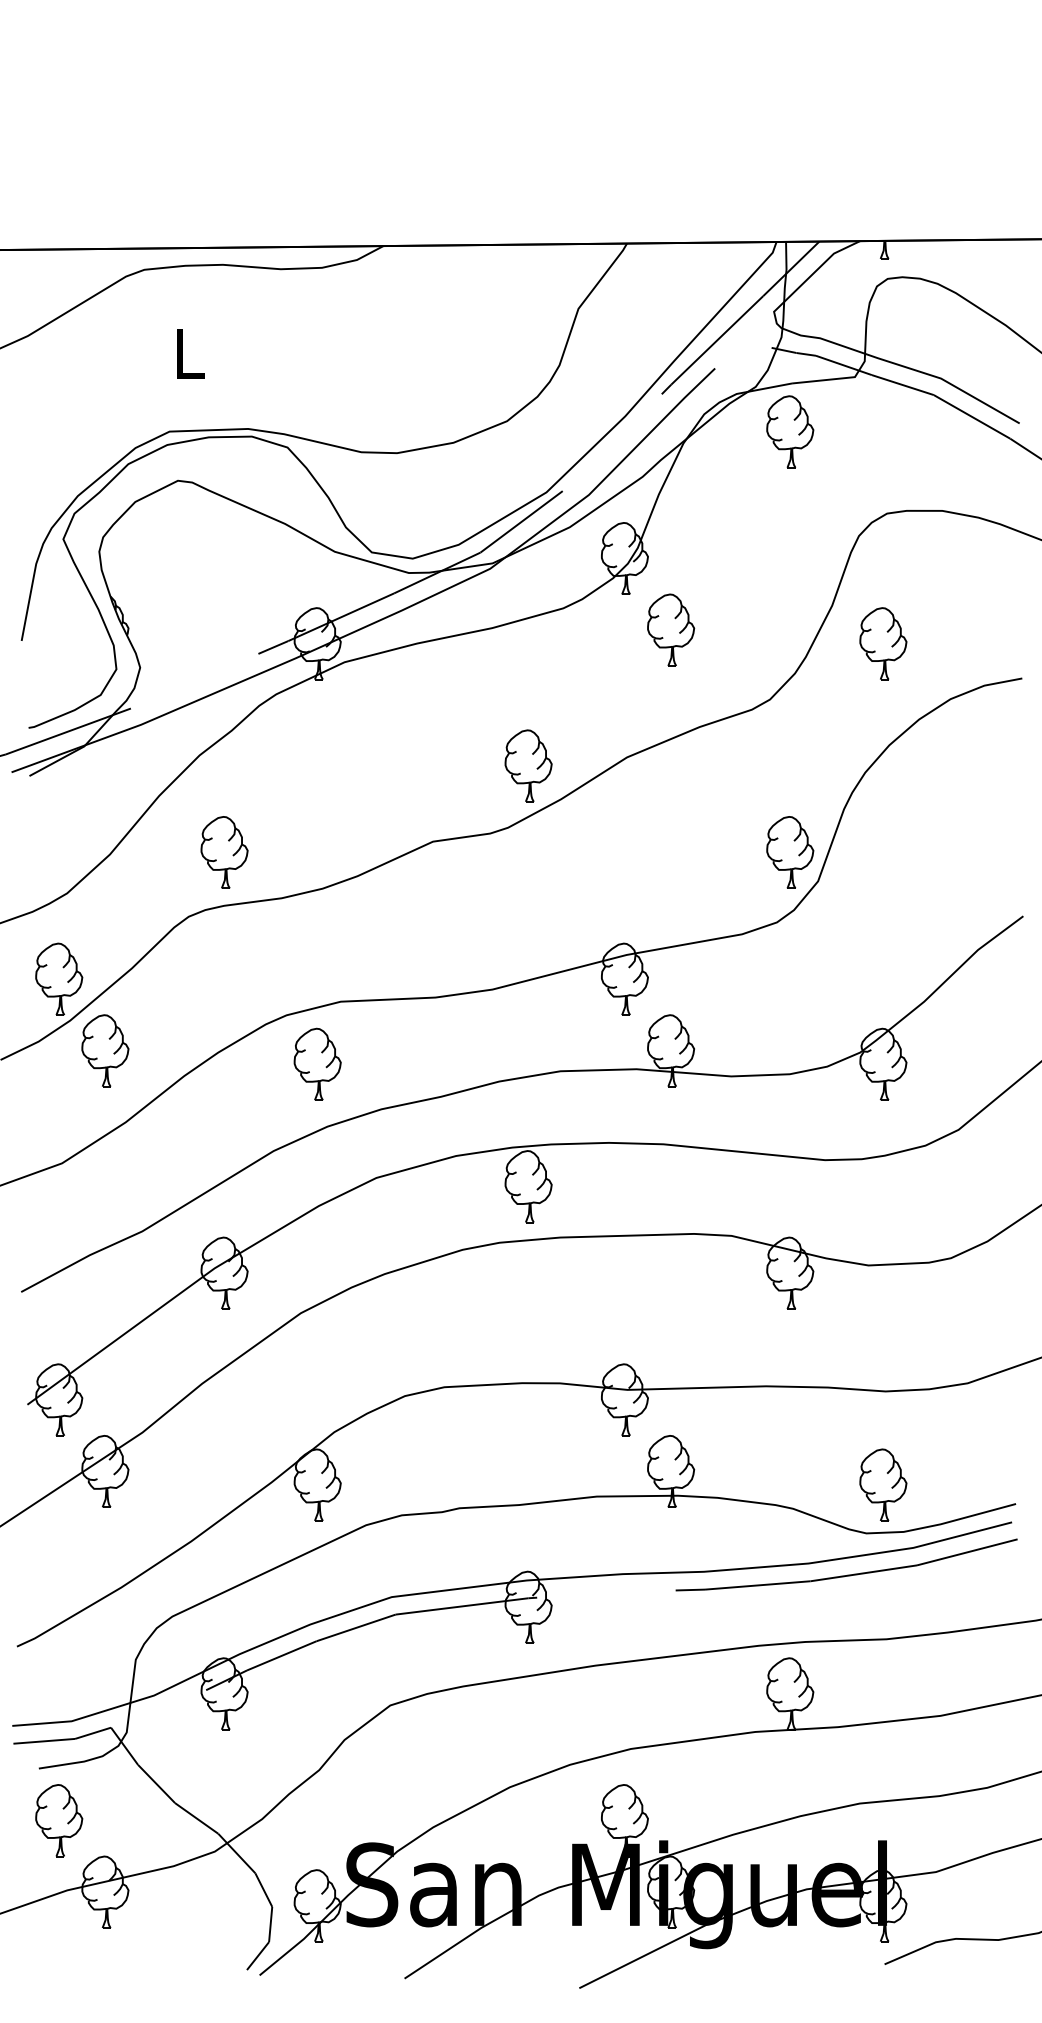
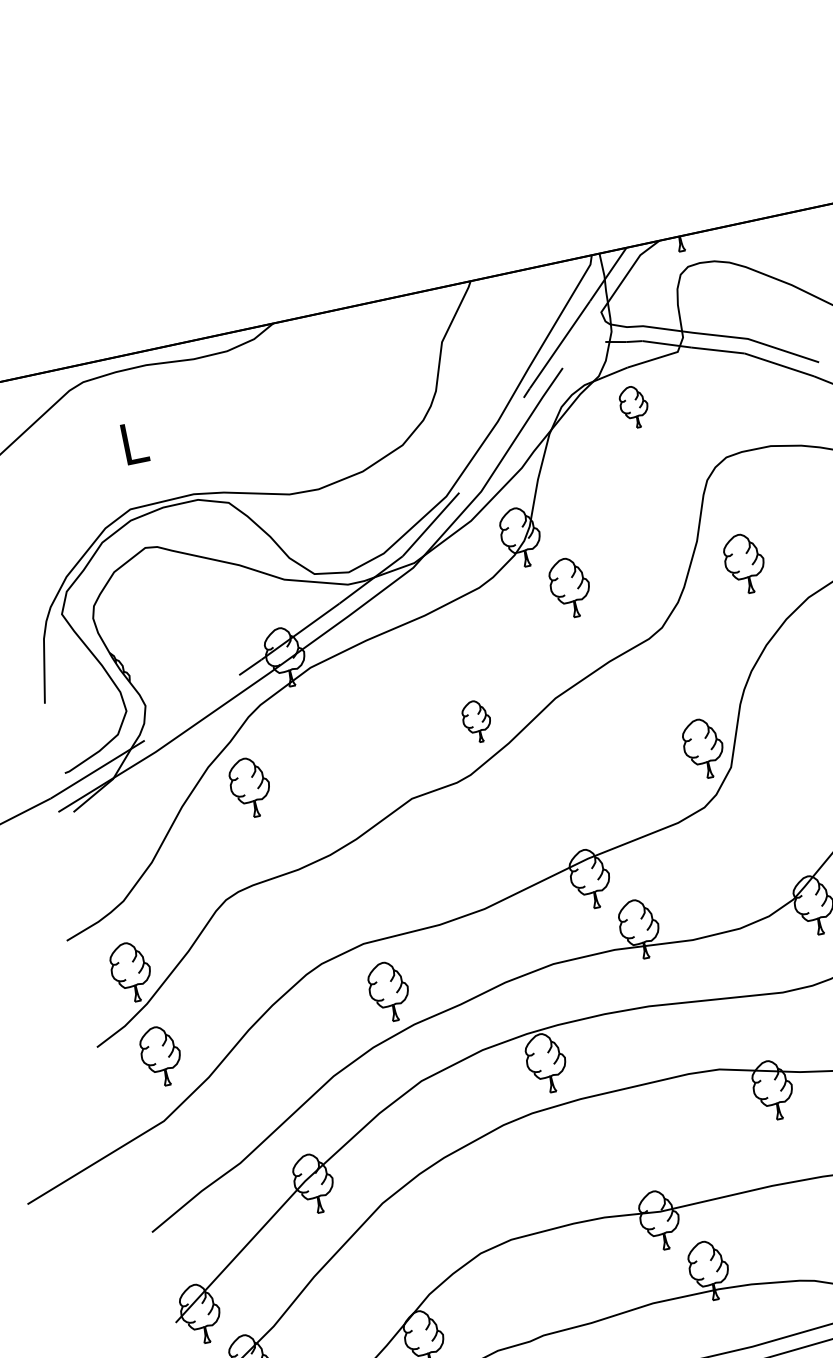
part: (790, 431) -> (634, 406), size x0.7
part: (528, 765) -> (476, 721), size x0.7
part: (224, 852) -> (250, 787), moved
part: (105, 1050) -> (161, 1055), moved
part: (317, 1063) -> (388, 990), moved

